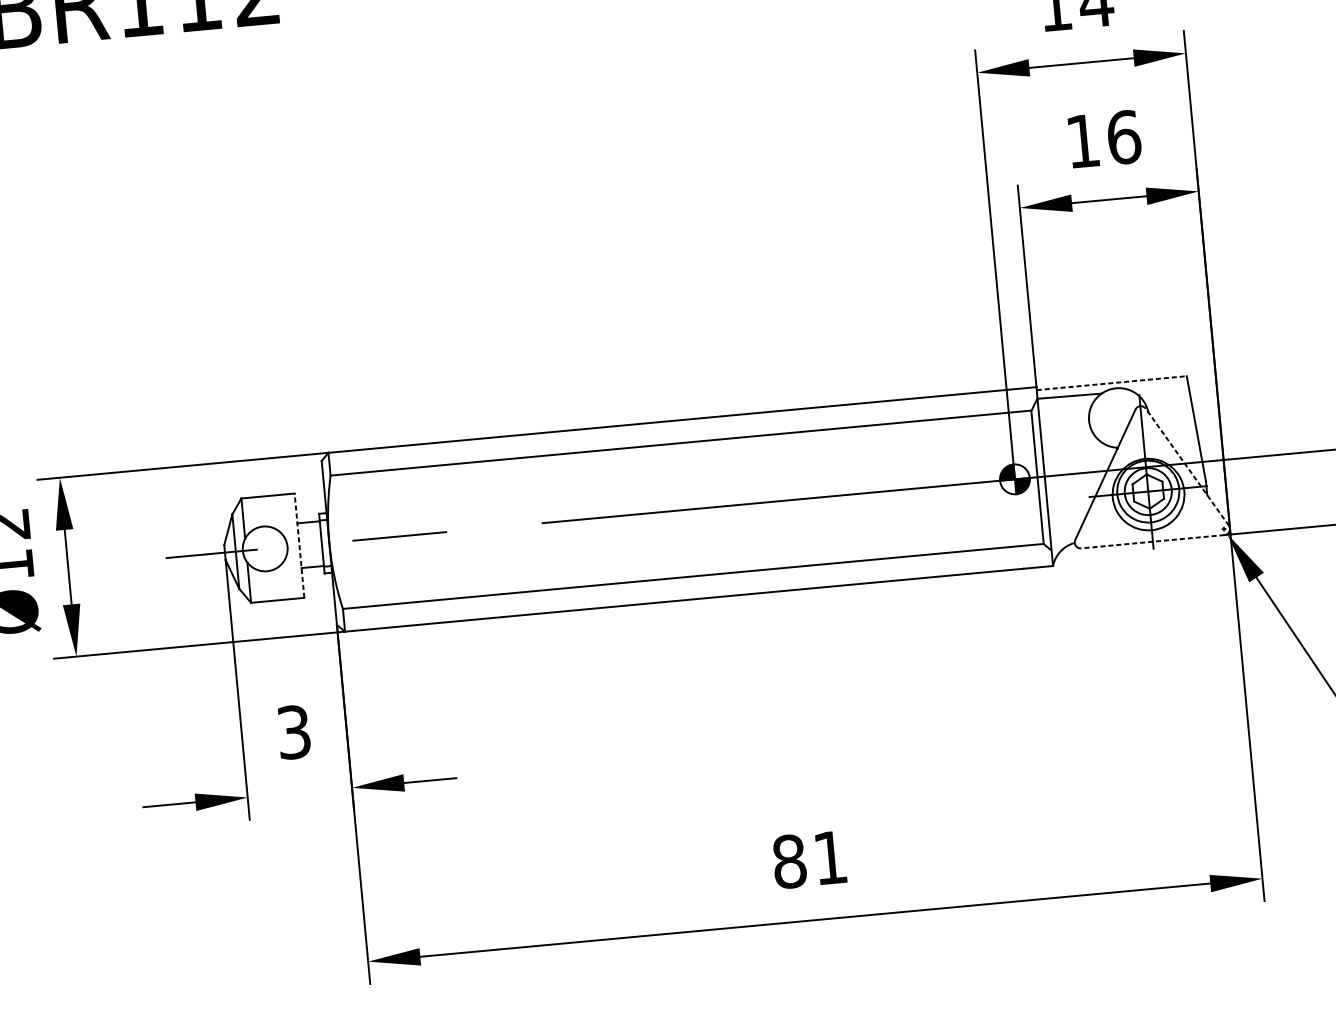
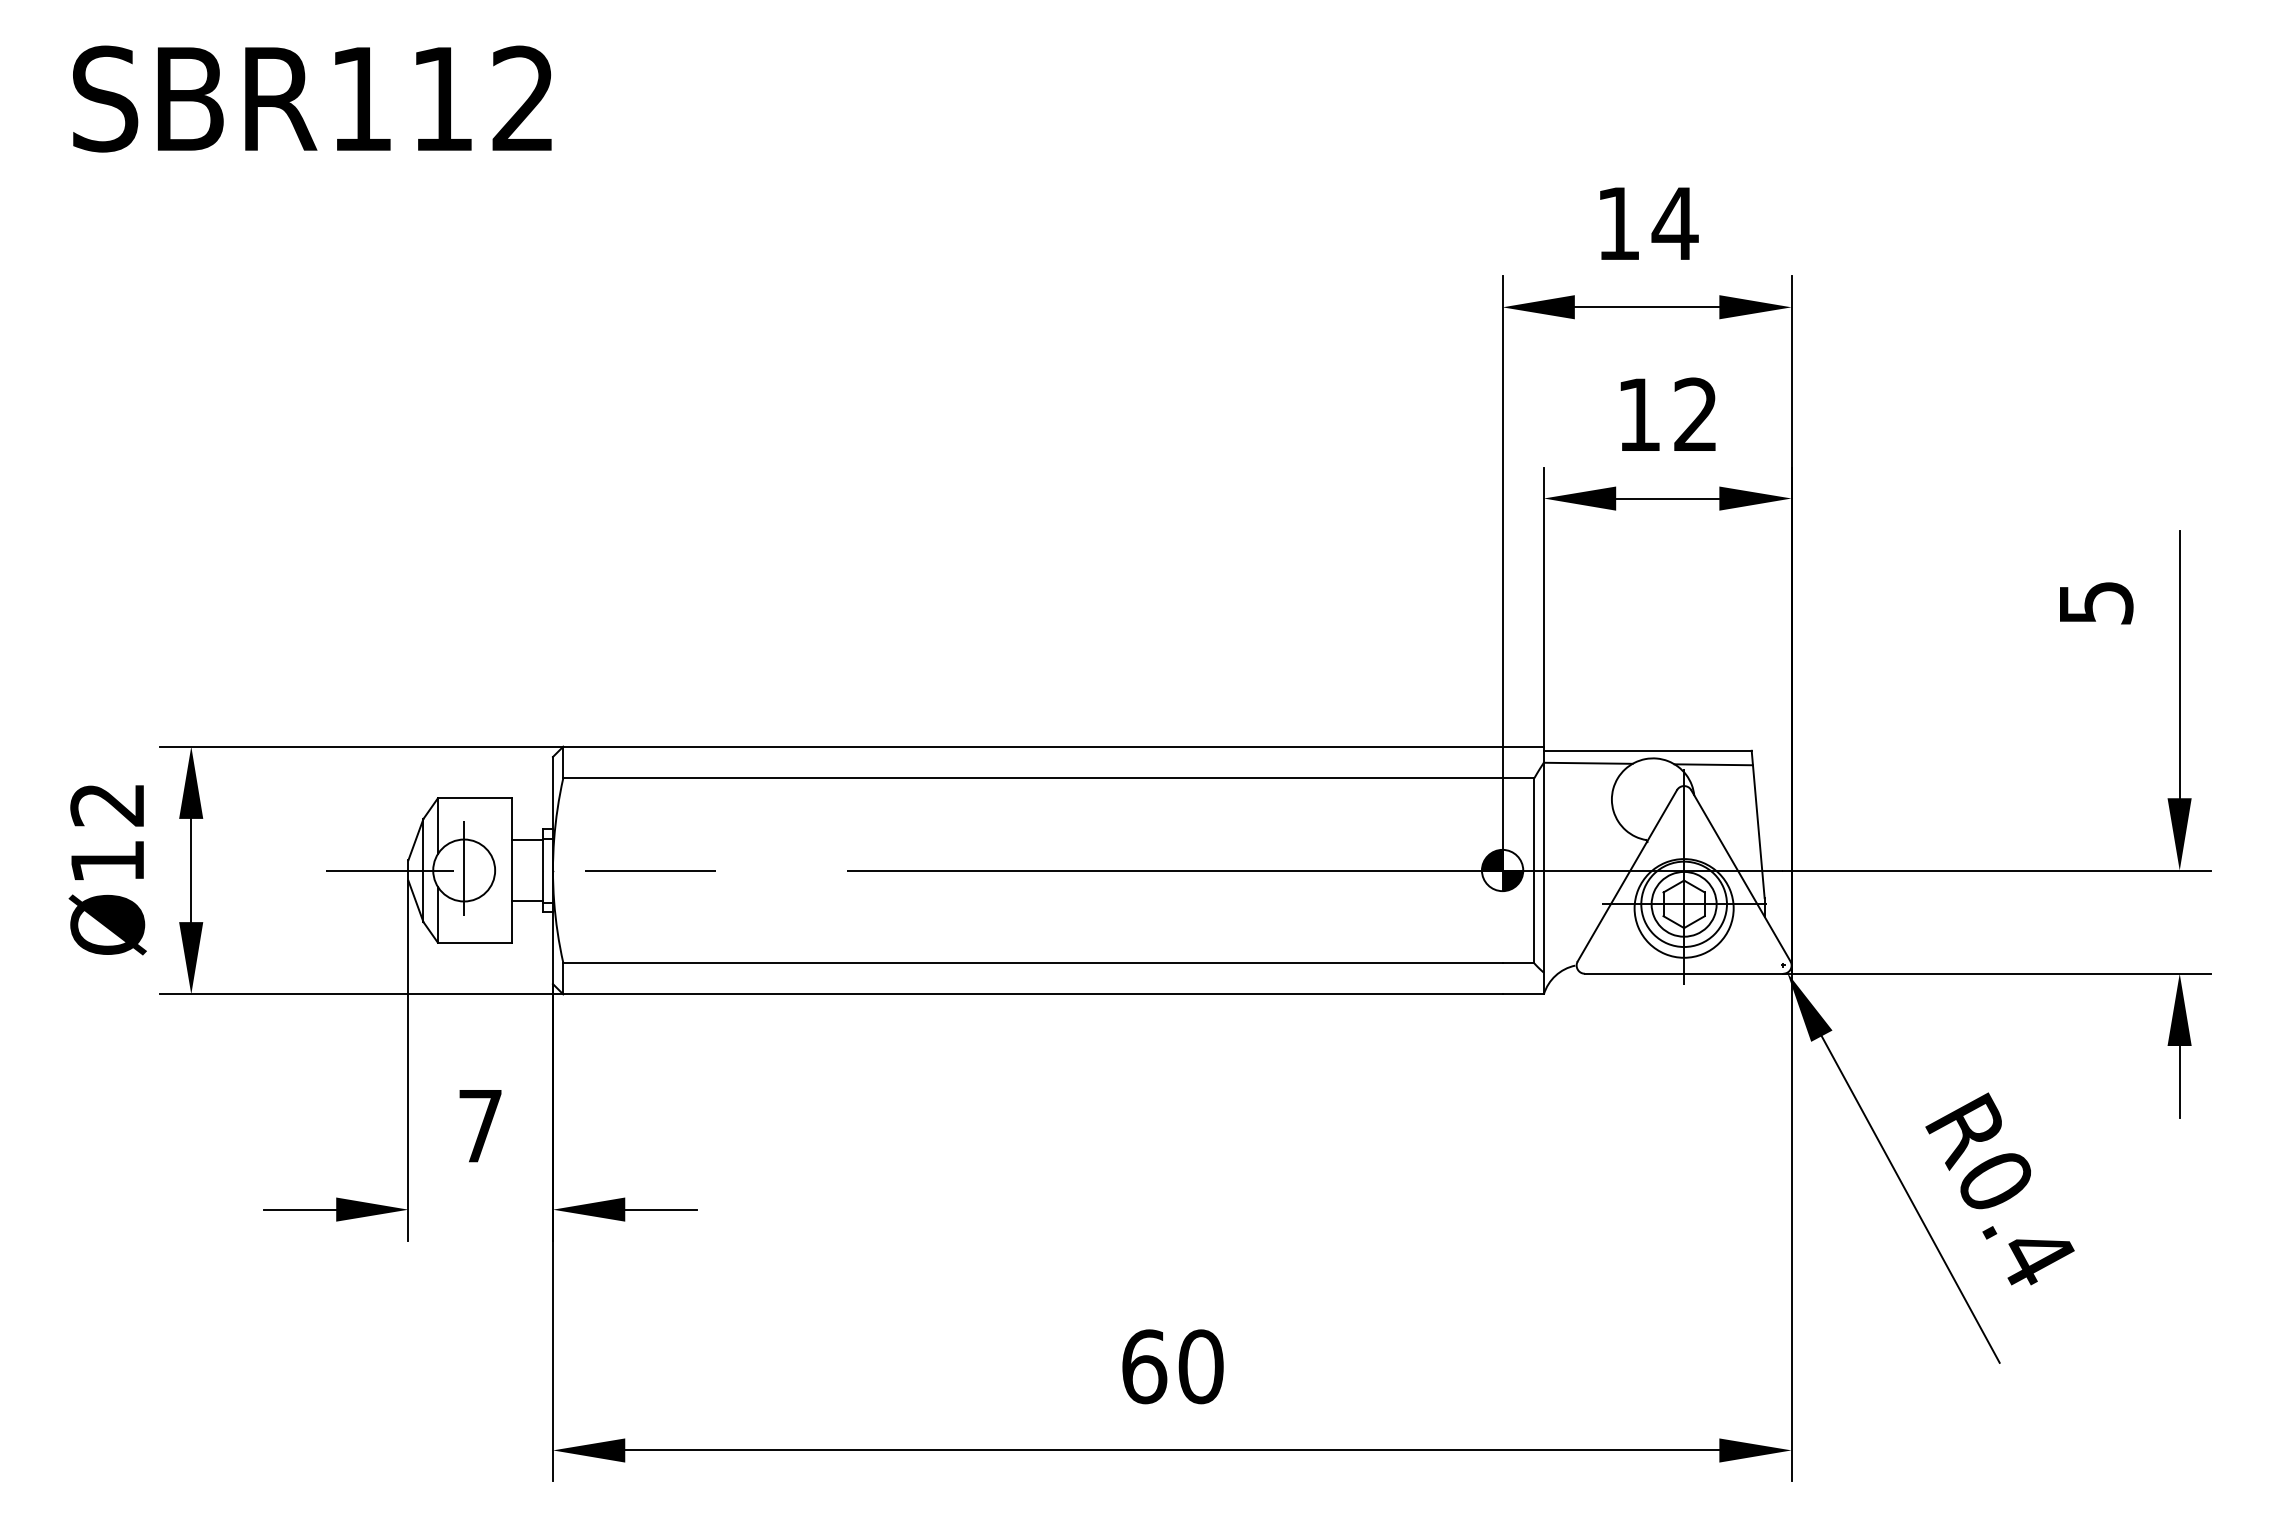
text: (1124, 137) -> (1696, 414), 16 -> 12
line: (1111, 382) -> (1647, 750), dashed -> solid
line: (1160, 388) -> (1713, 764), added
line: (1187, 467) -> (1740, 875), dashed -> solid
line: (1152, 541) -> (1683, 973), dashed -> solid
line: (299, 545) -> (511, 870), dashed -> solid
line: (265, 547) -> (464, 868), added
text: (294, 731) -> (480, 1125), 3 -> 7
text: (809, 859) -> (1172, 1366), 81 -> 60

